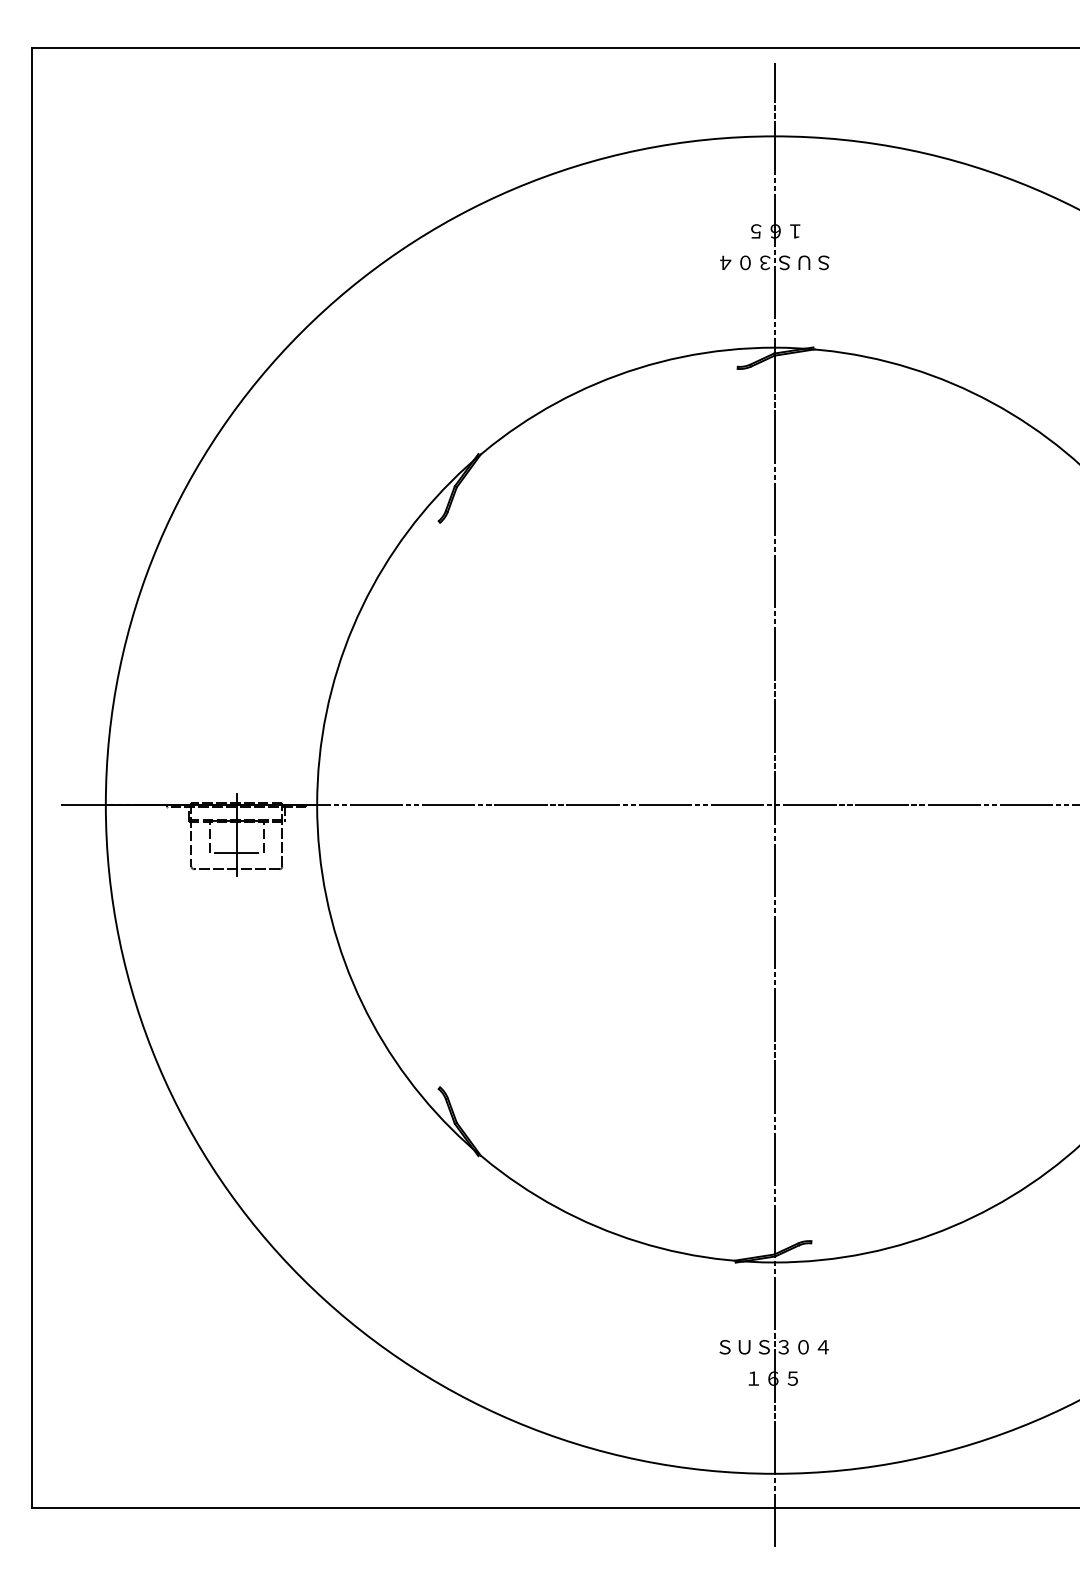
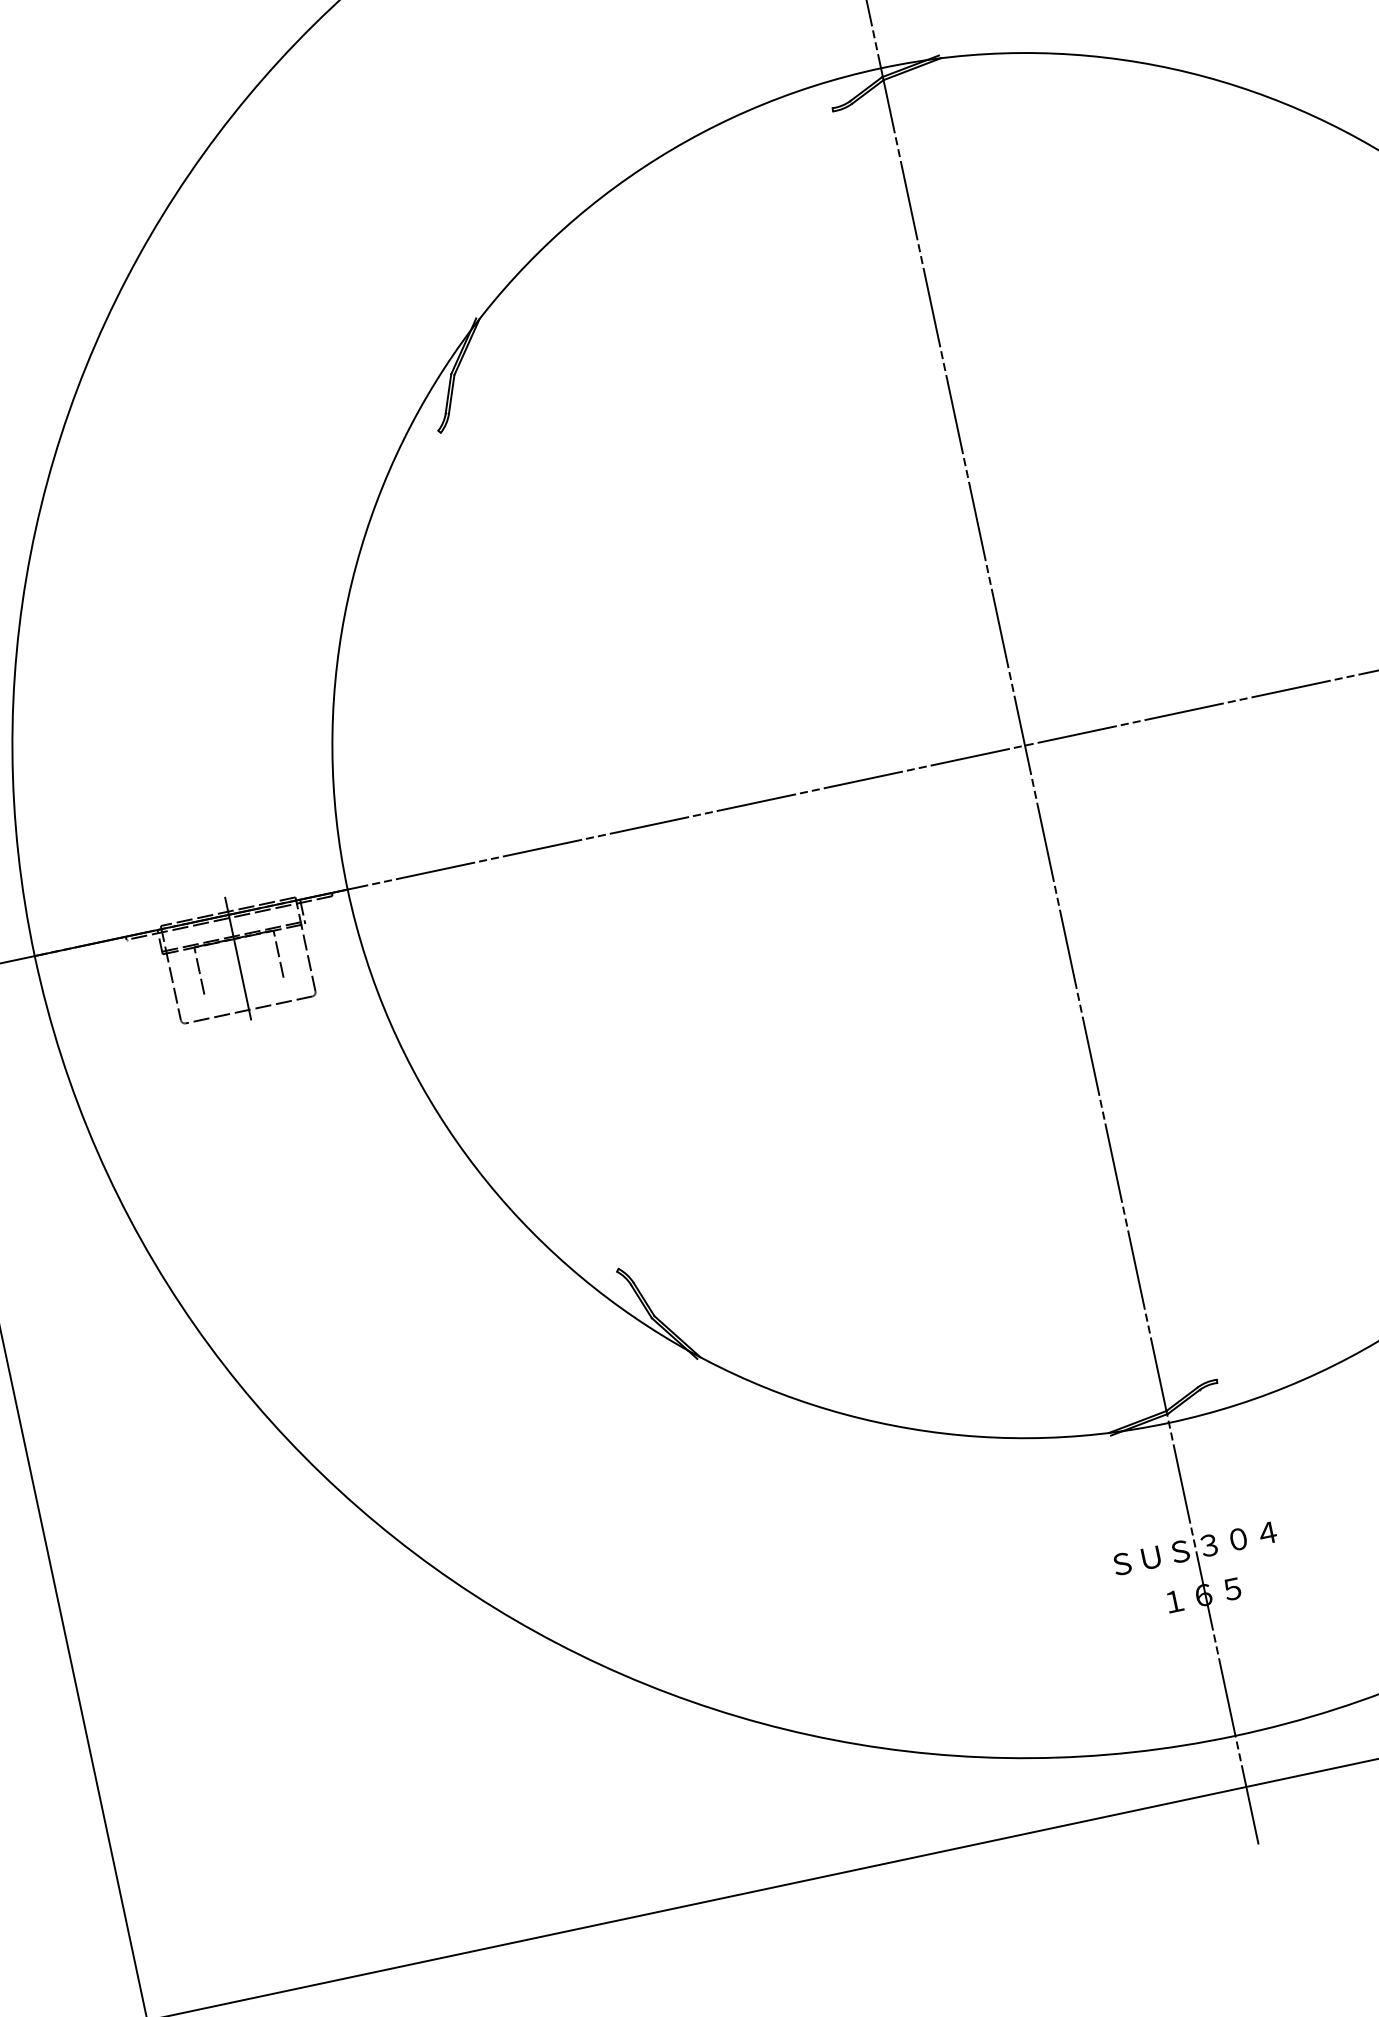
line: (236, 853) -> (243, 986), removed

